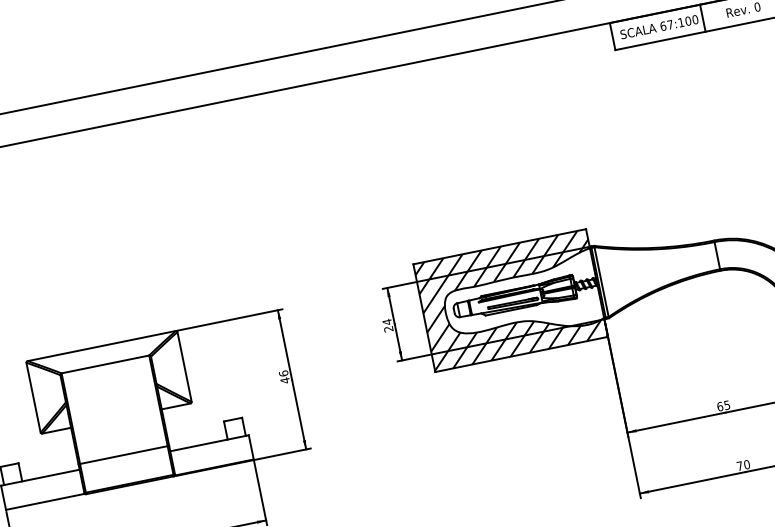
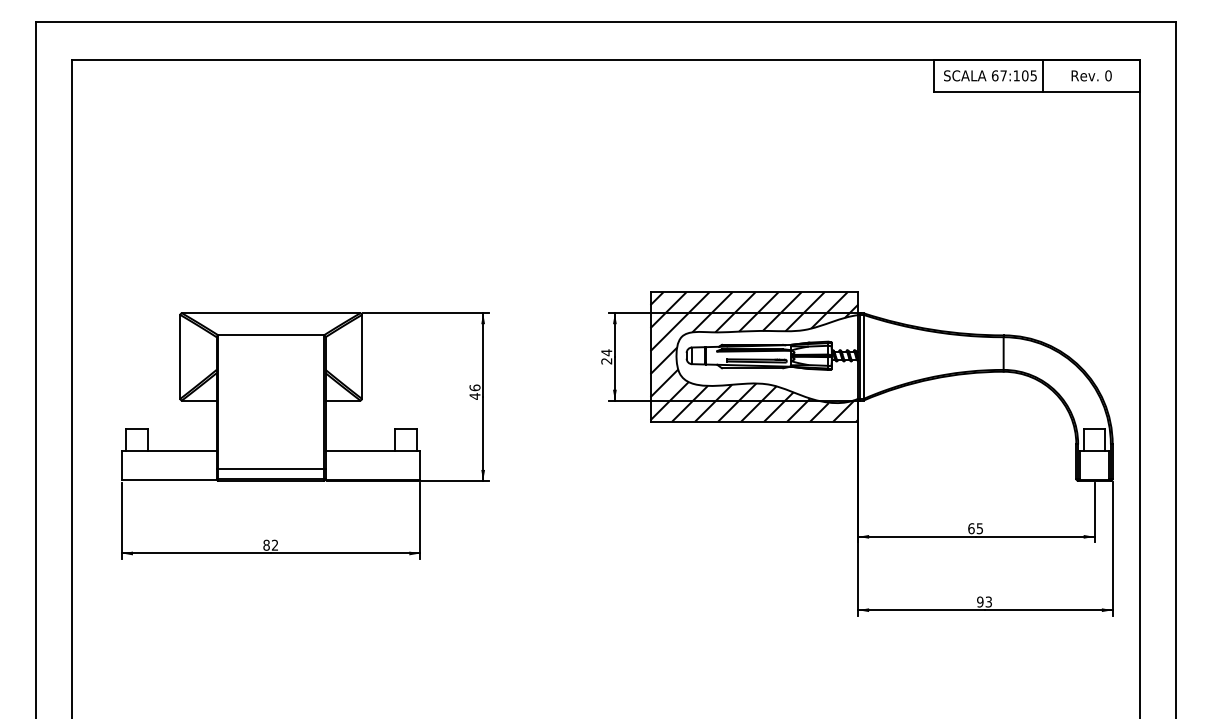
text: (695, 19) -> (1033, 75), 67:100 -> 67:105
line: (123, 455) -> (270, 469), moved
text: (743, 464) -> (984, 601), 70 -> 93

